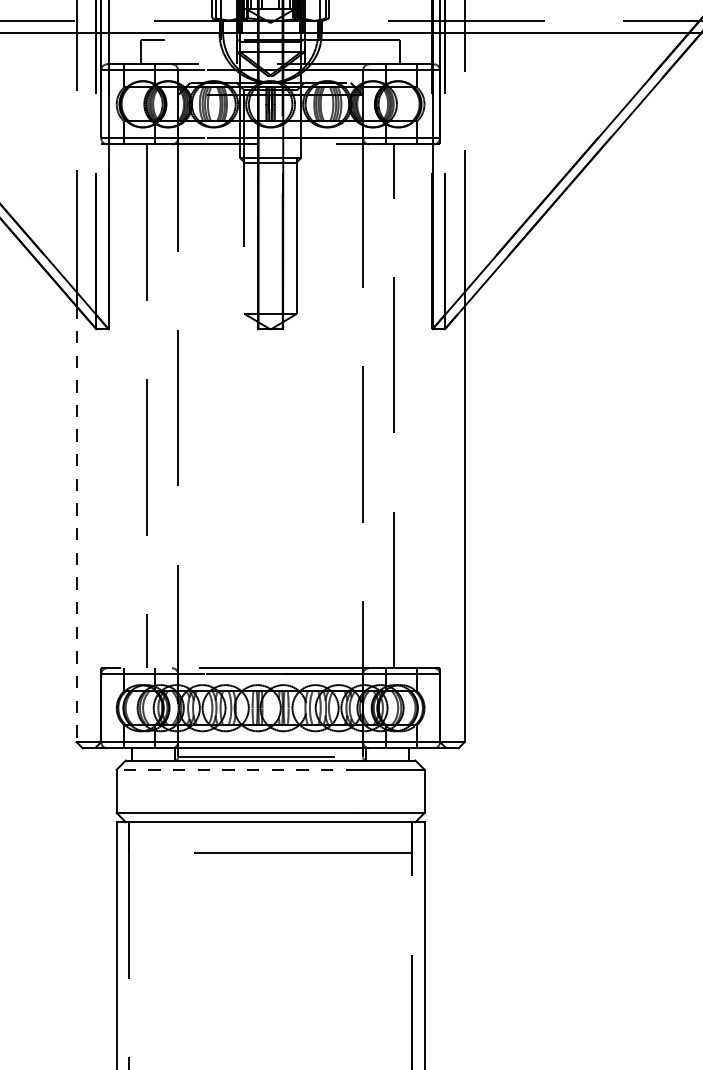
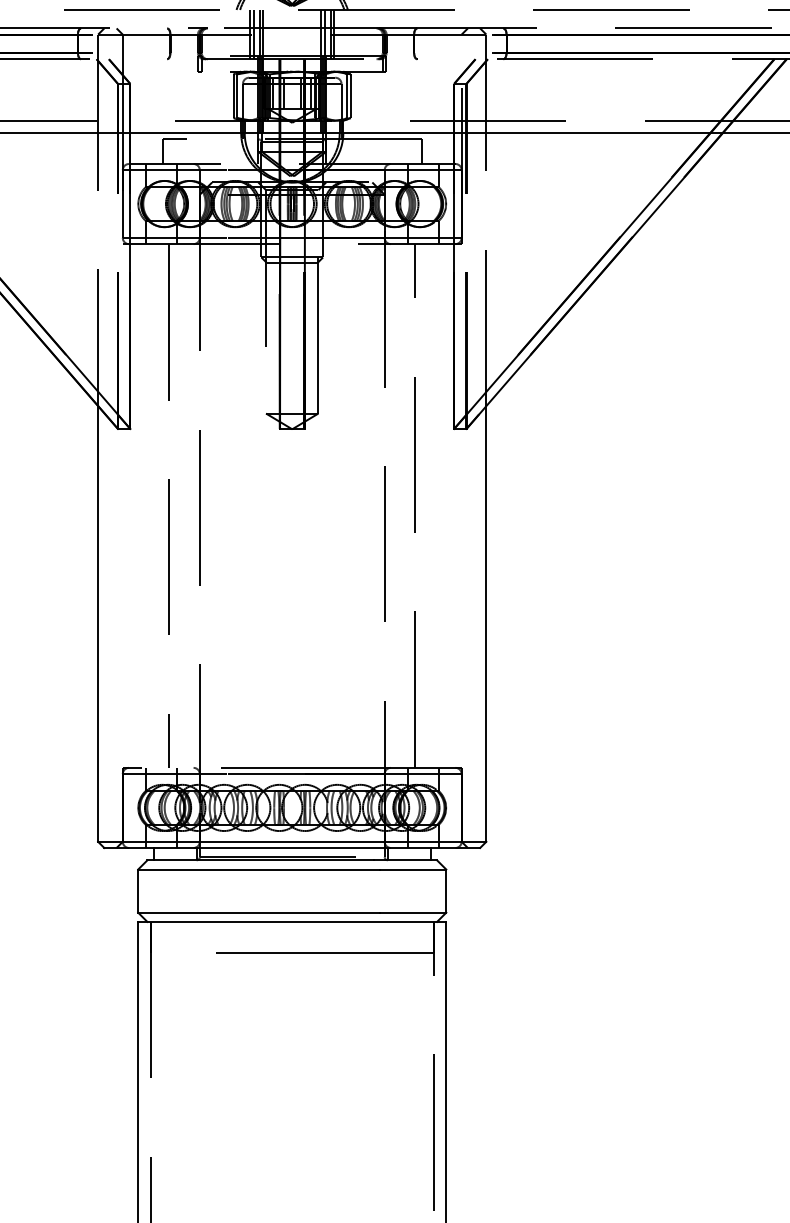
line: (76, 523) -> (98, 623), dashed -> solid
line: (236, 769) -> (258, 869), dashed -> solid

